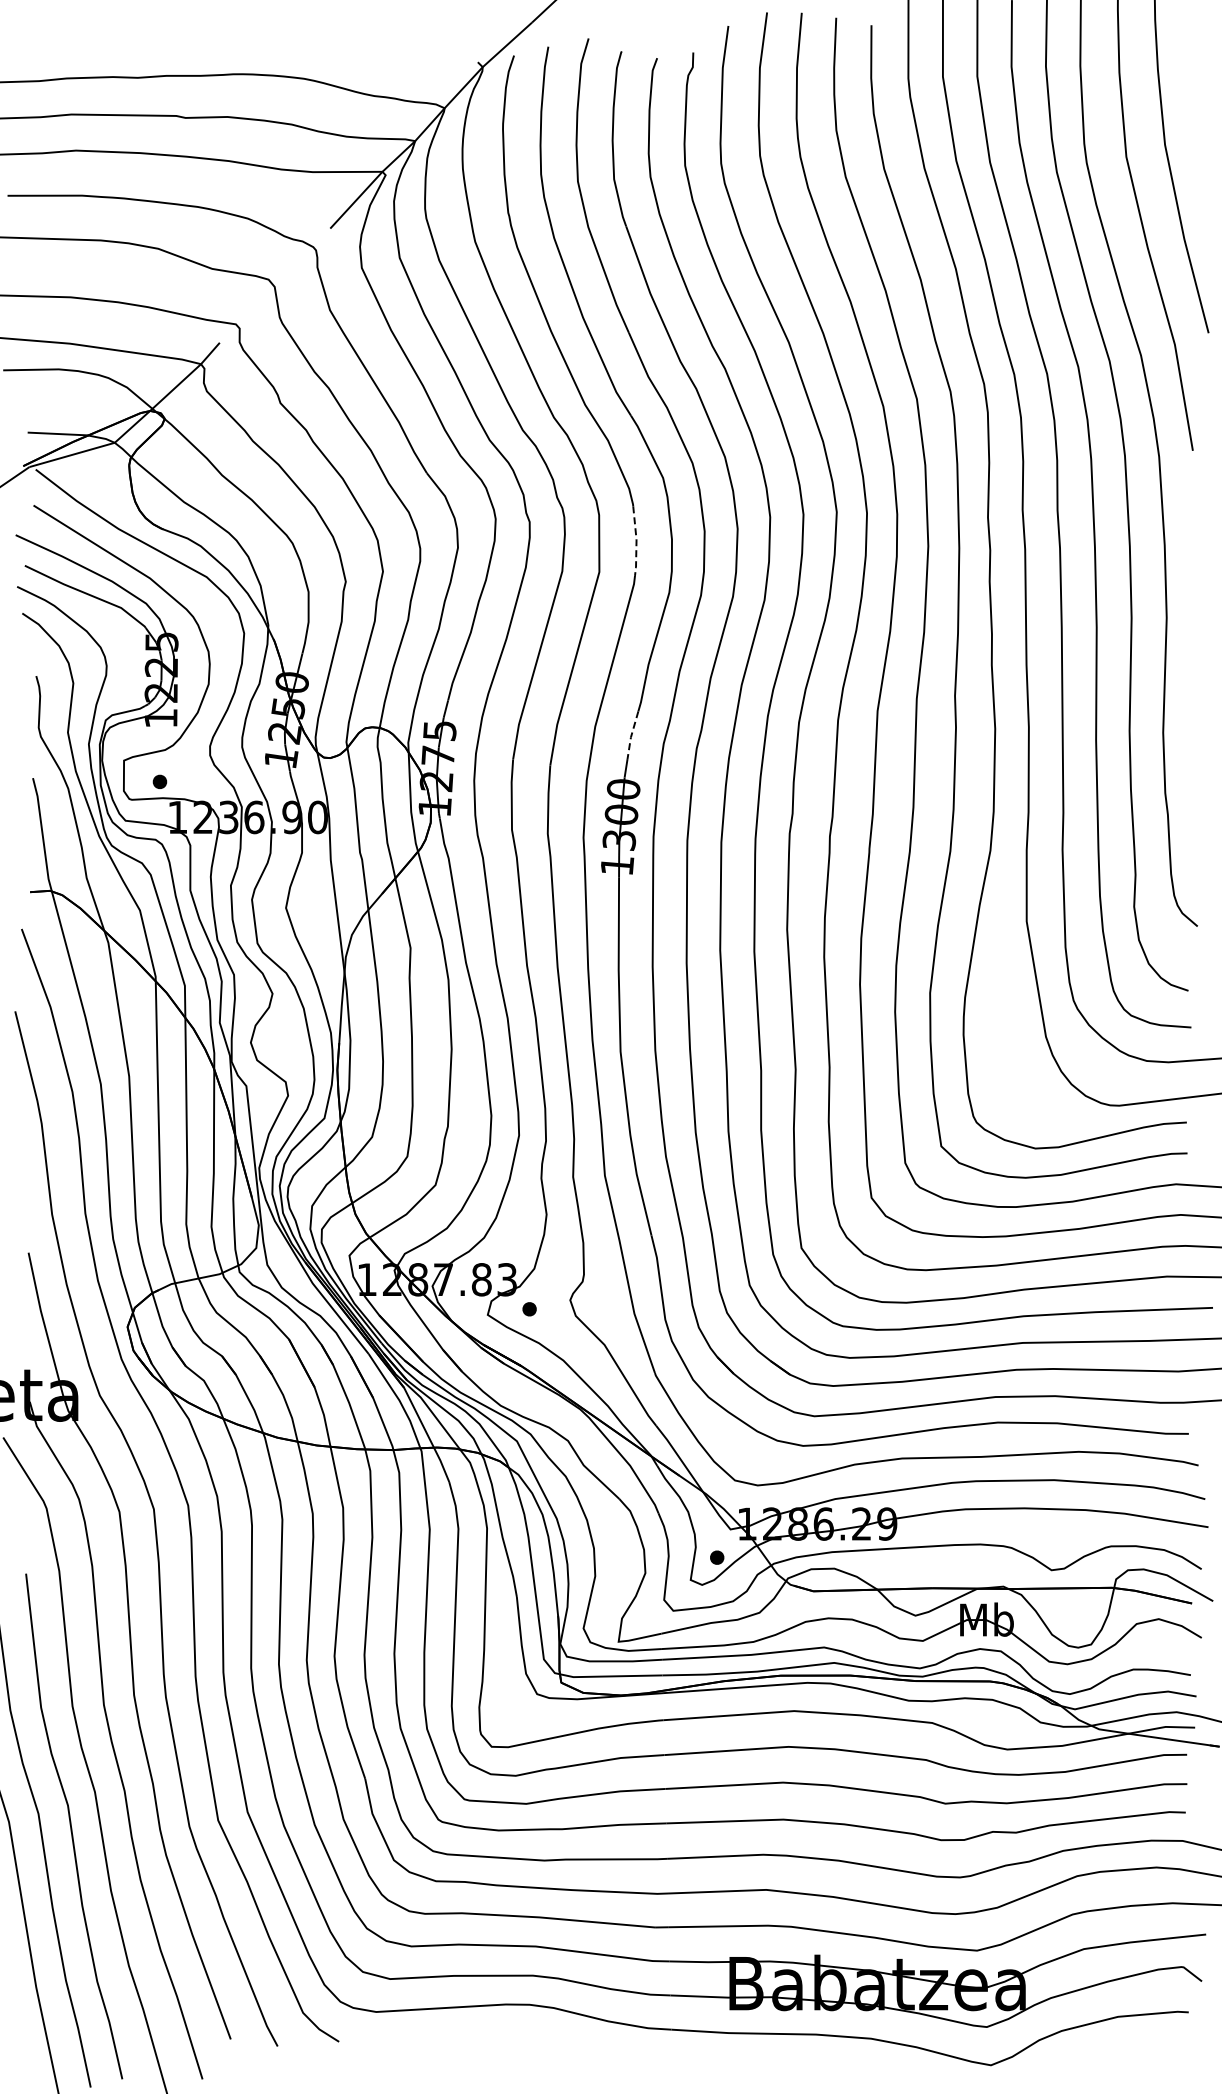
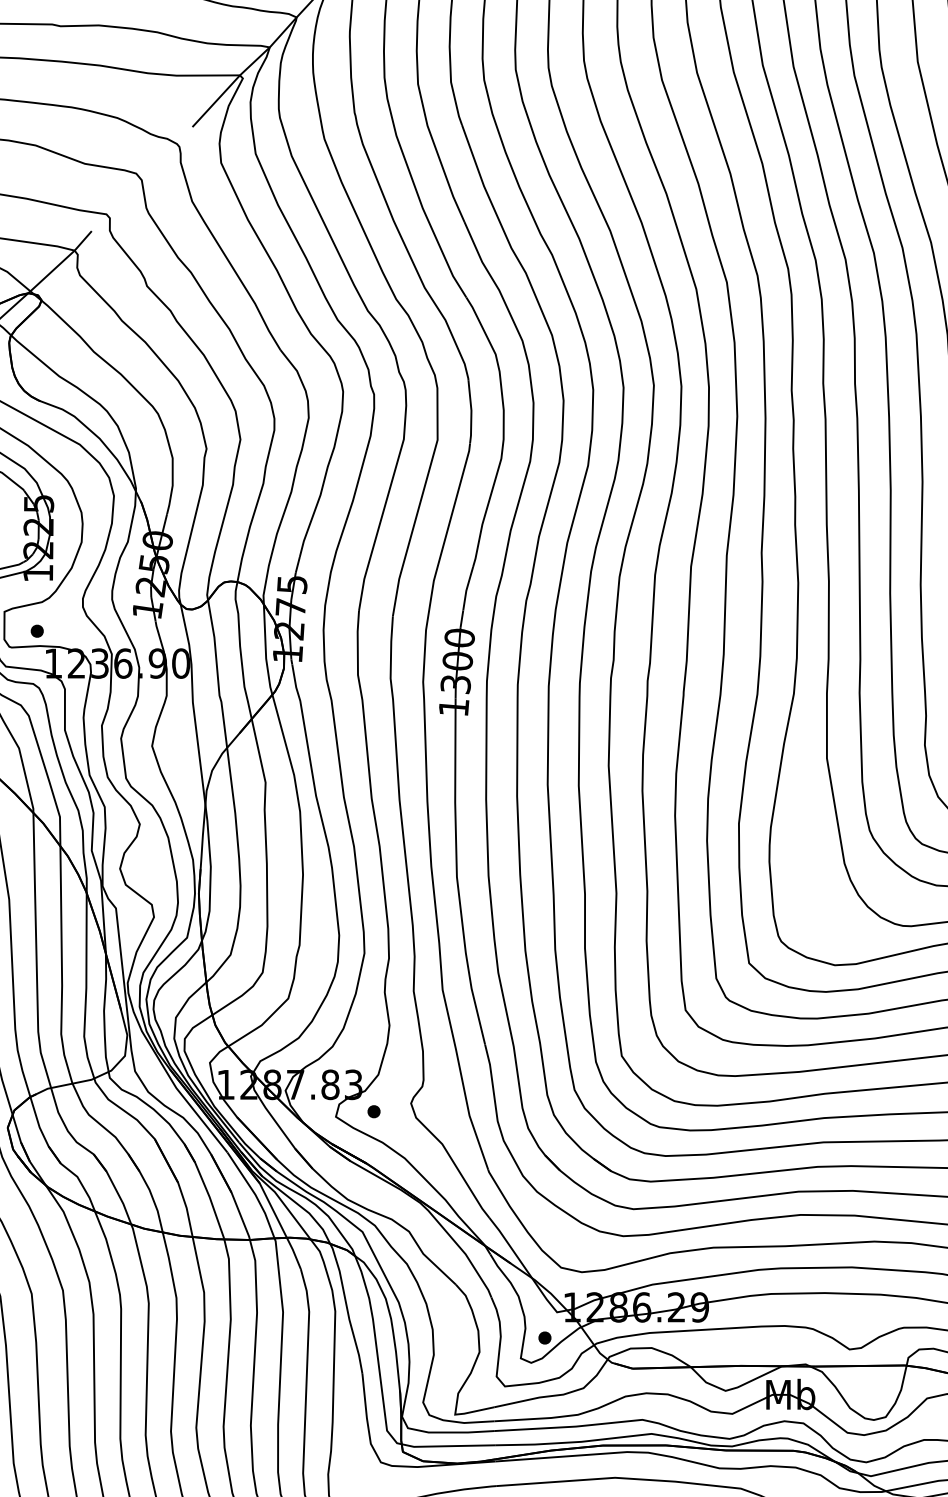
line: (636, 541) -> (471, 412), dashed -> solid
line: (631, 735) -> (466, 588), dashed -> solid

